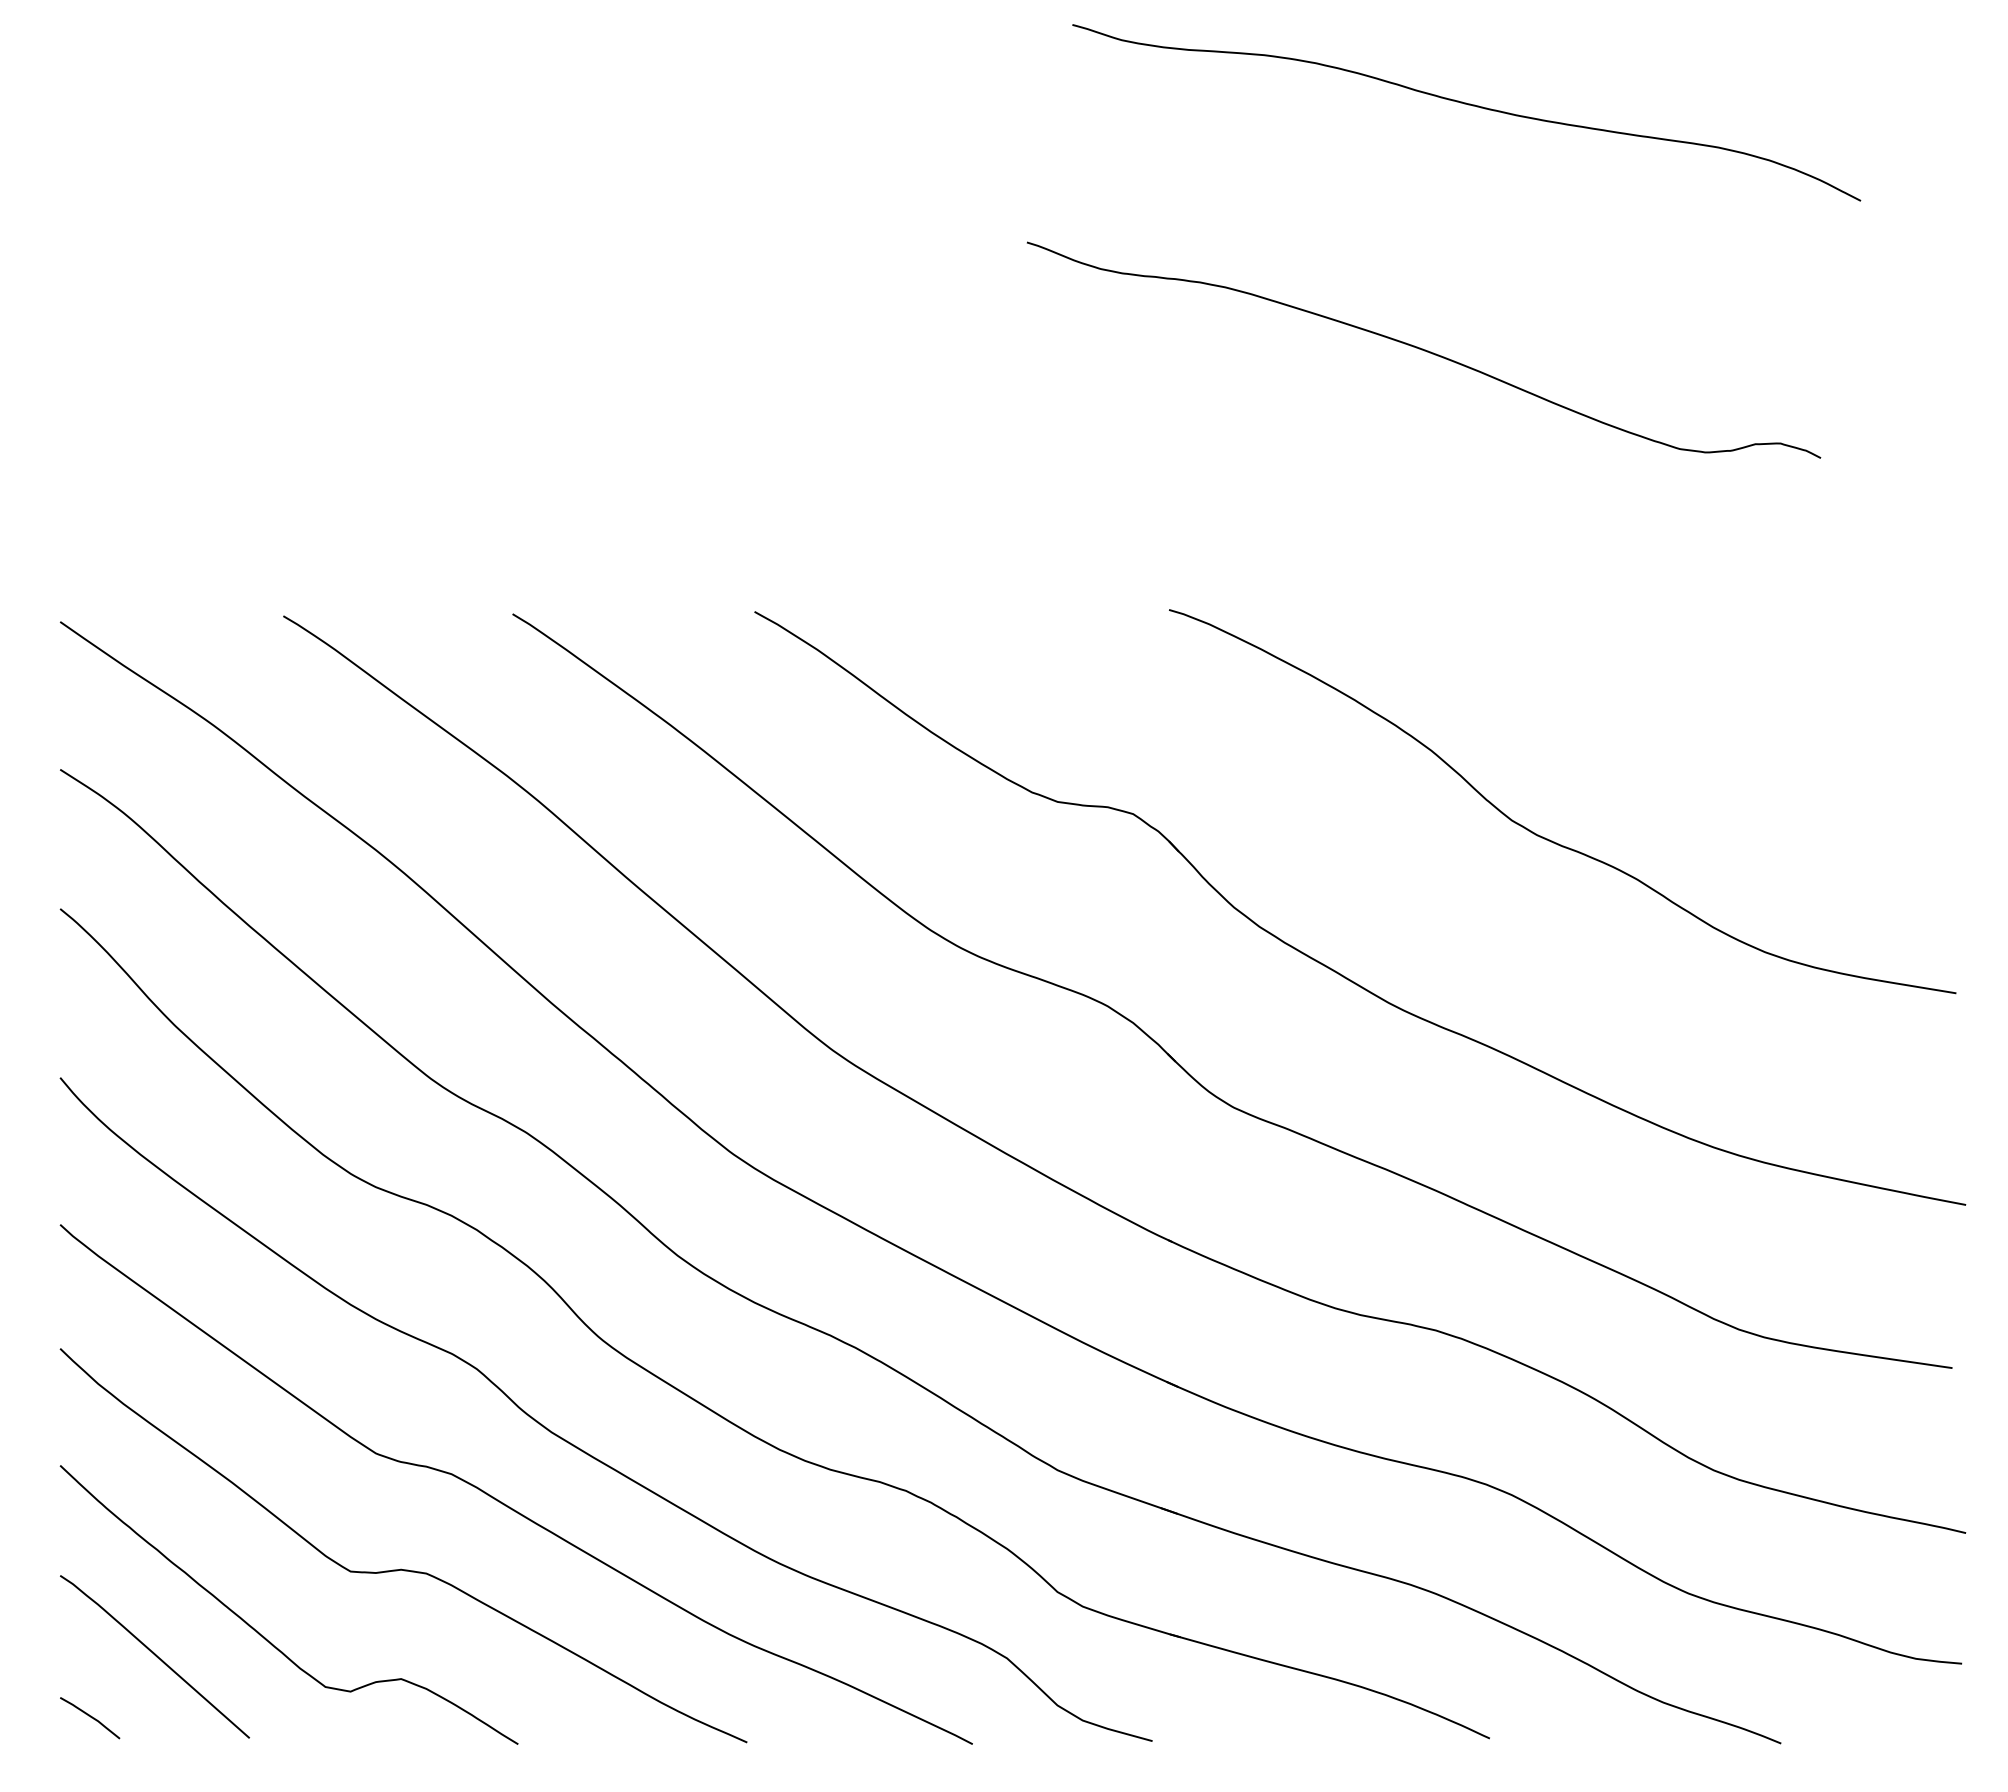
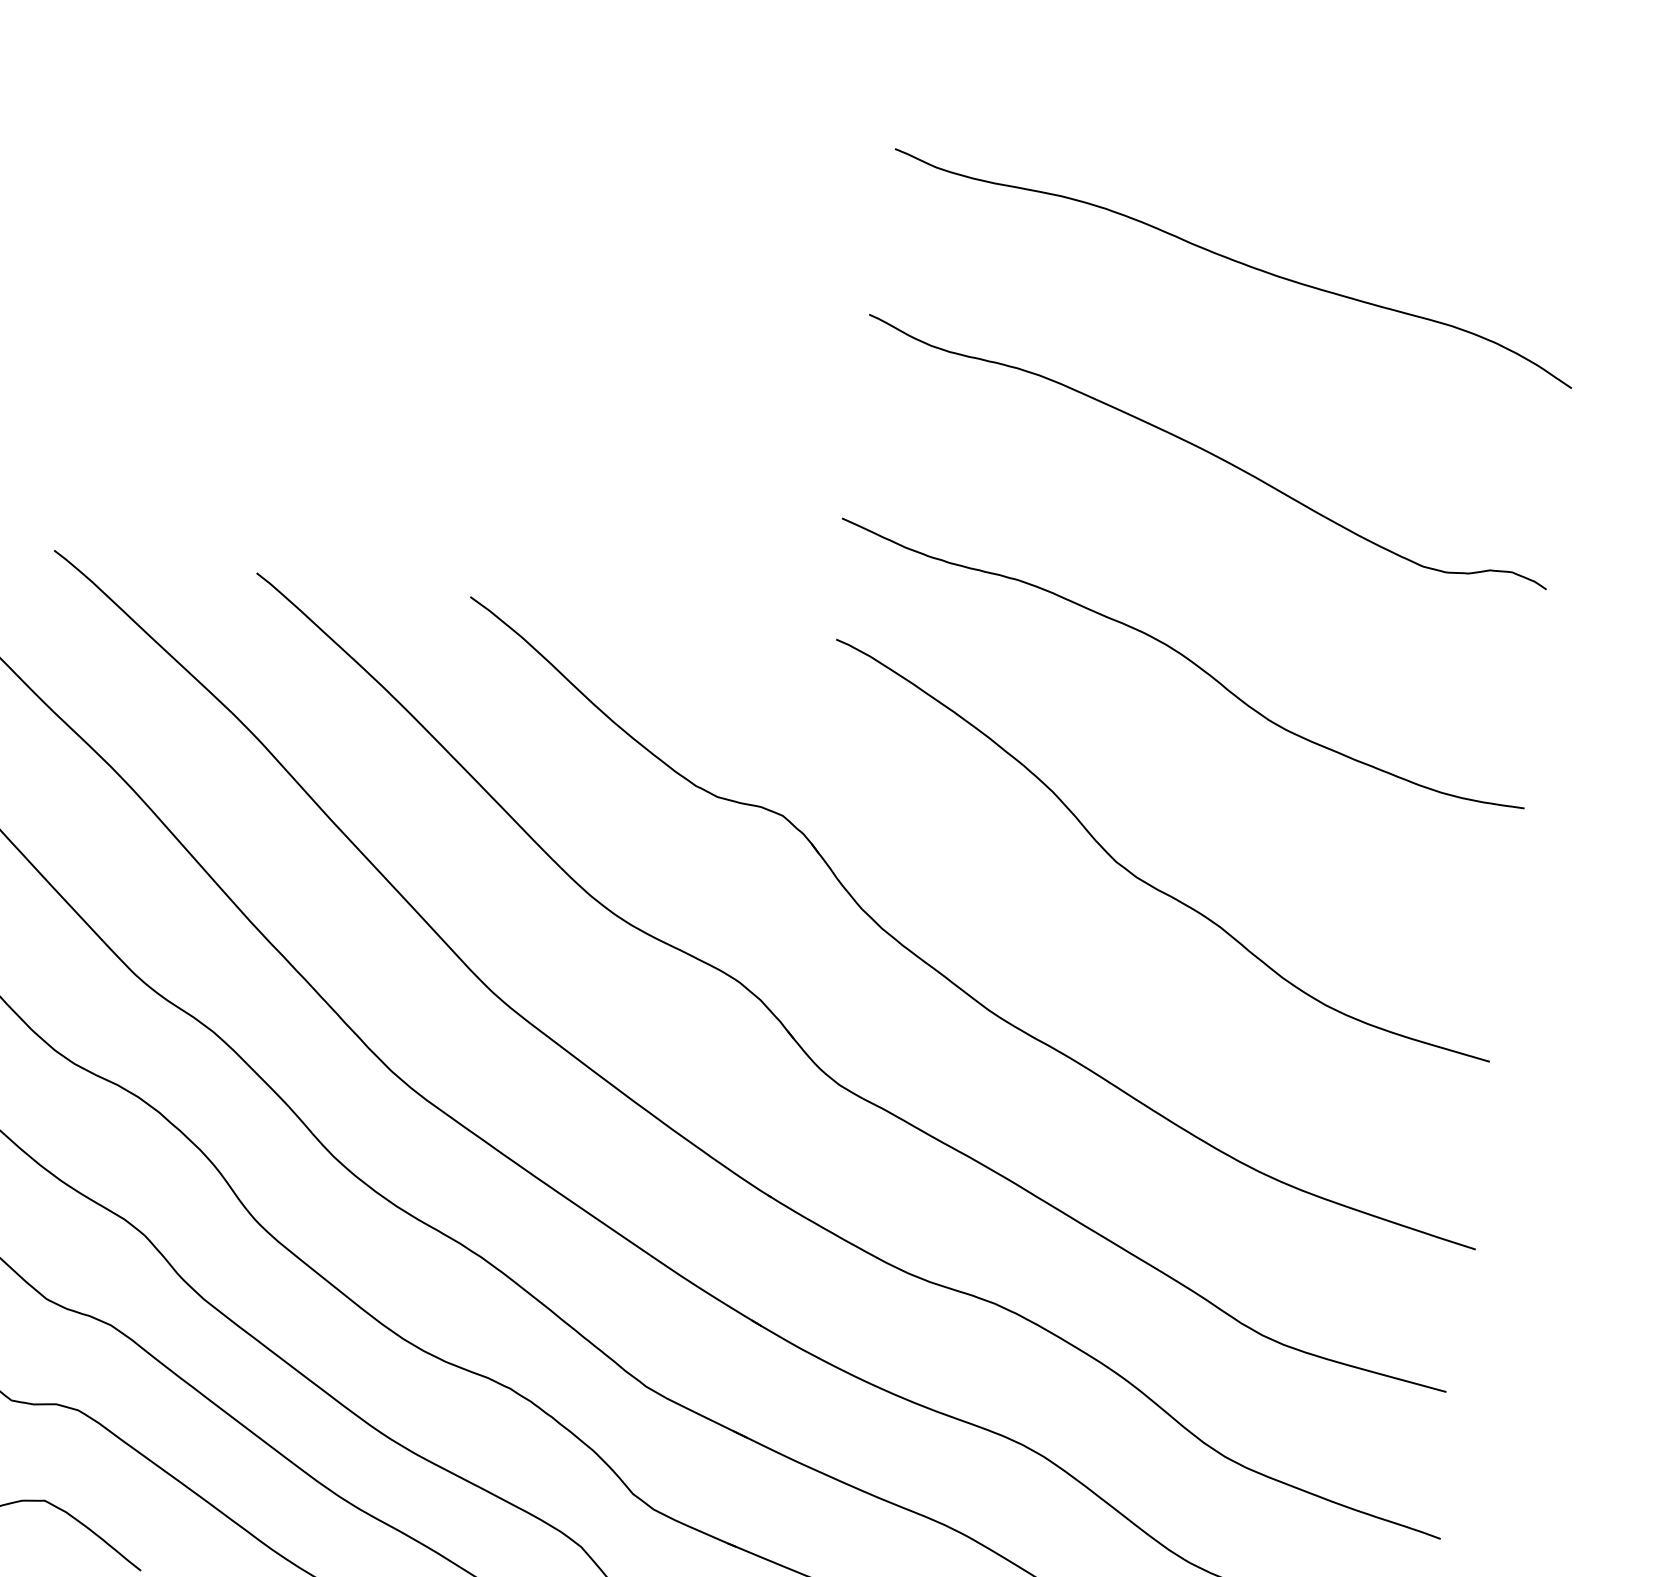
curve: (1468, 105) -> (1235, 262), moved
curve: (1423, 349) -> (1207, 451), moved
curve: (1561, 583) -> (1185, 658), added

